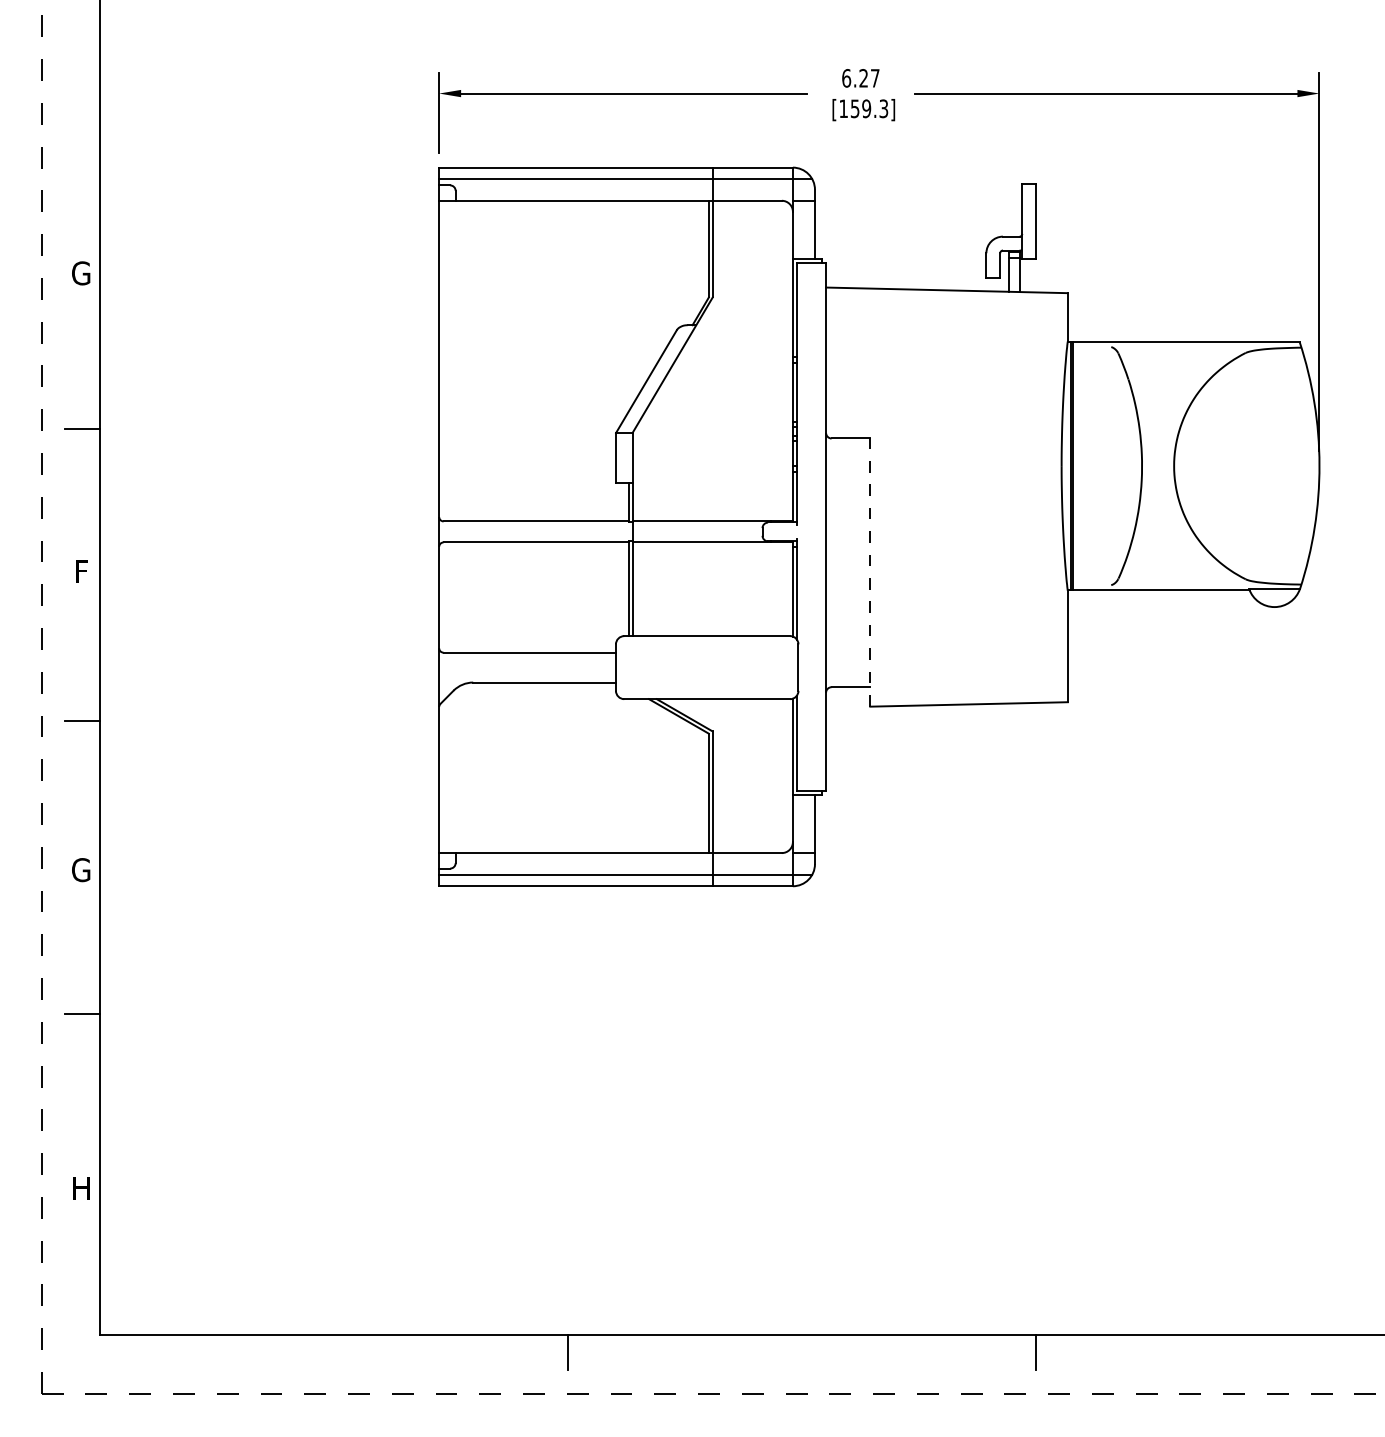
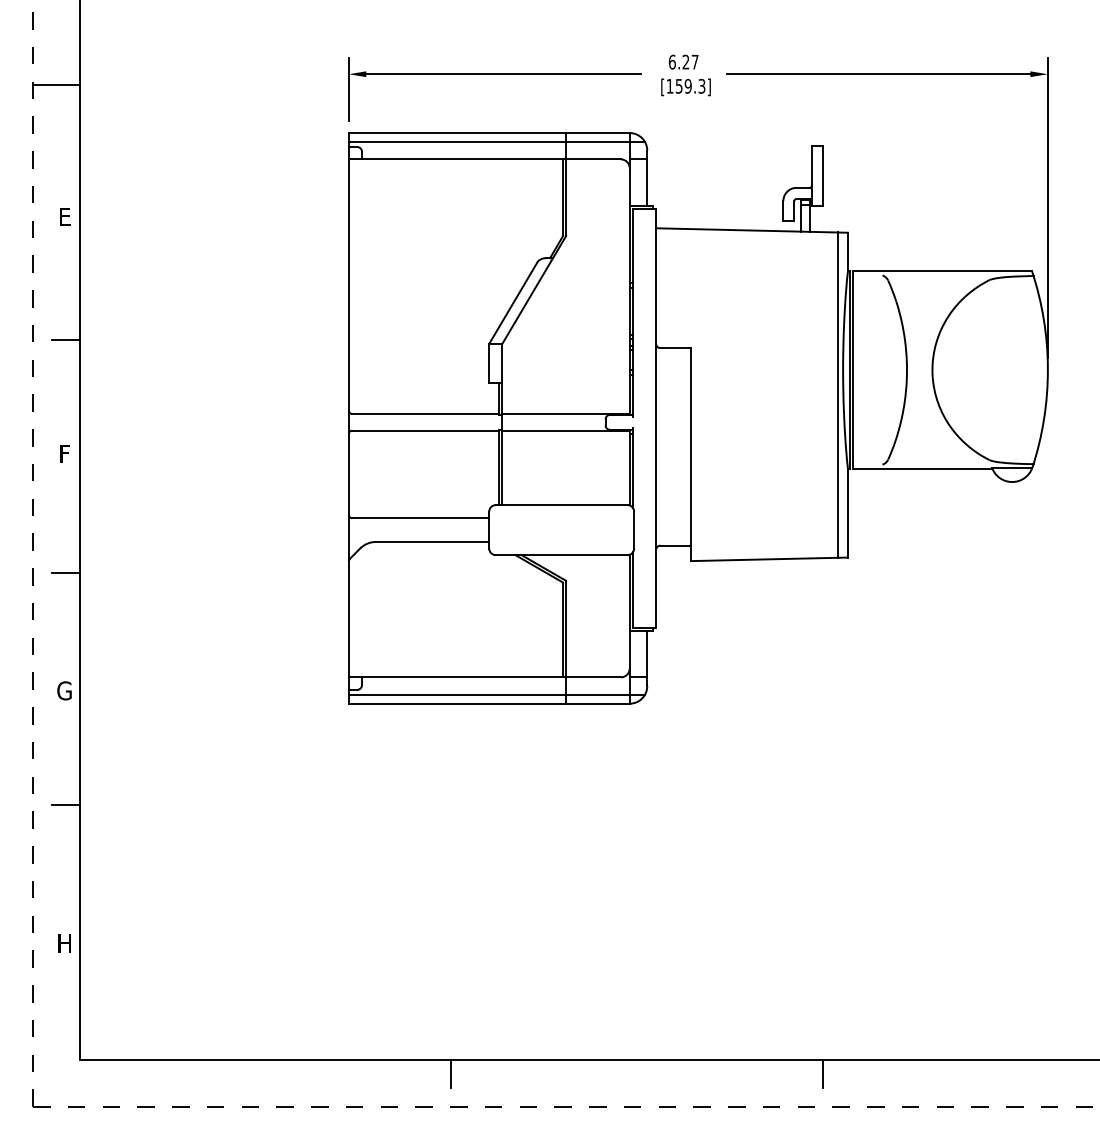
line: (71, 106) -> (56, 84), added
text: (81, 272) -> (64, 216), G -> E
line: (1055, 496) -> (838, 394), added
line: (870, 572) -> (691, 454), dashed -> solid

